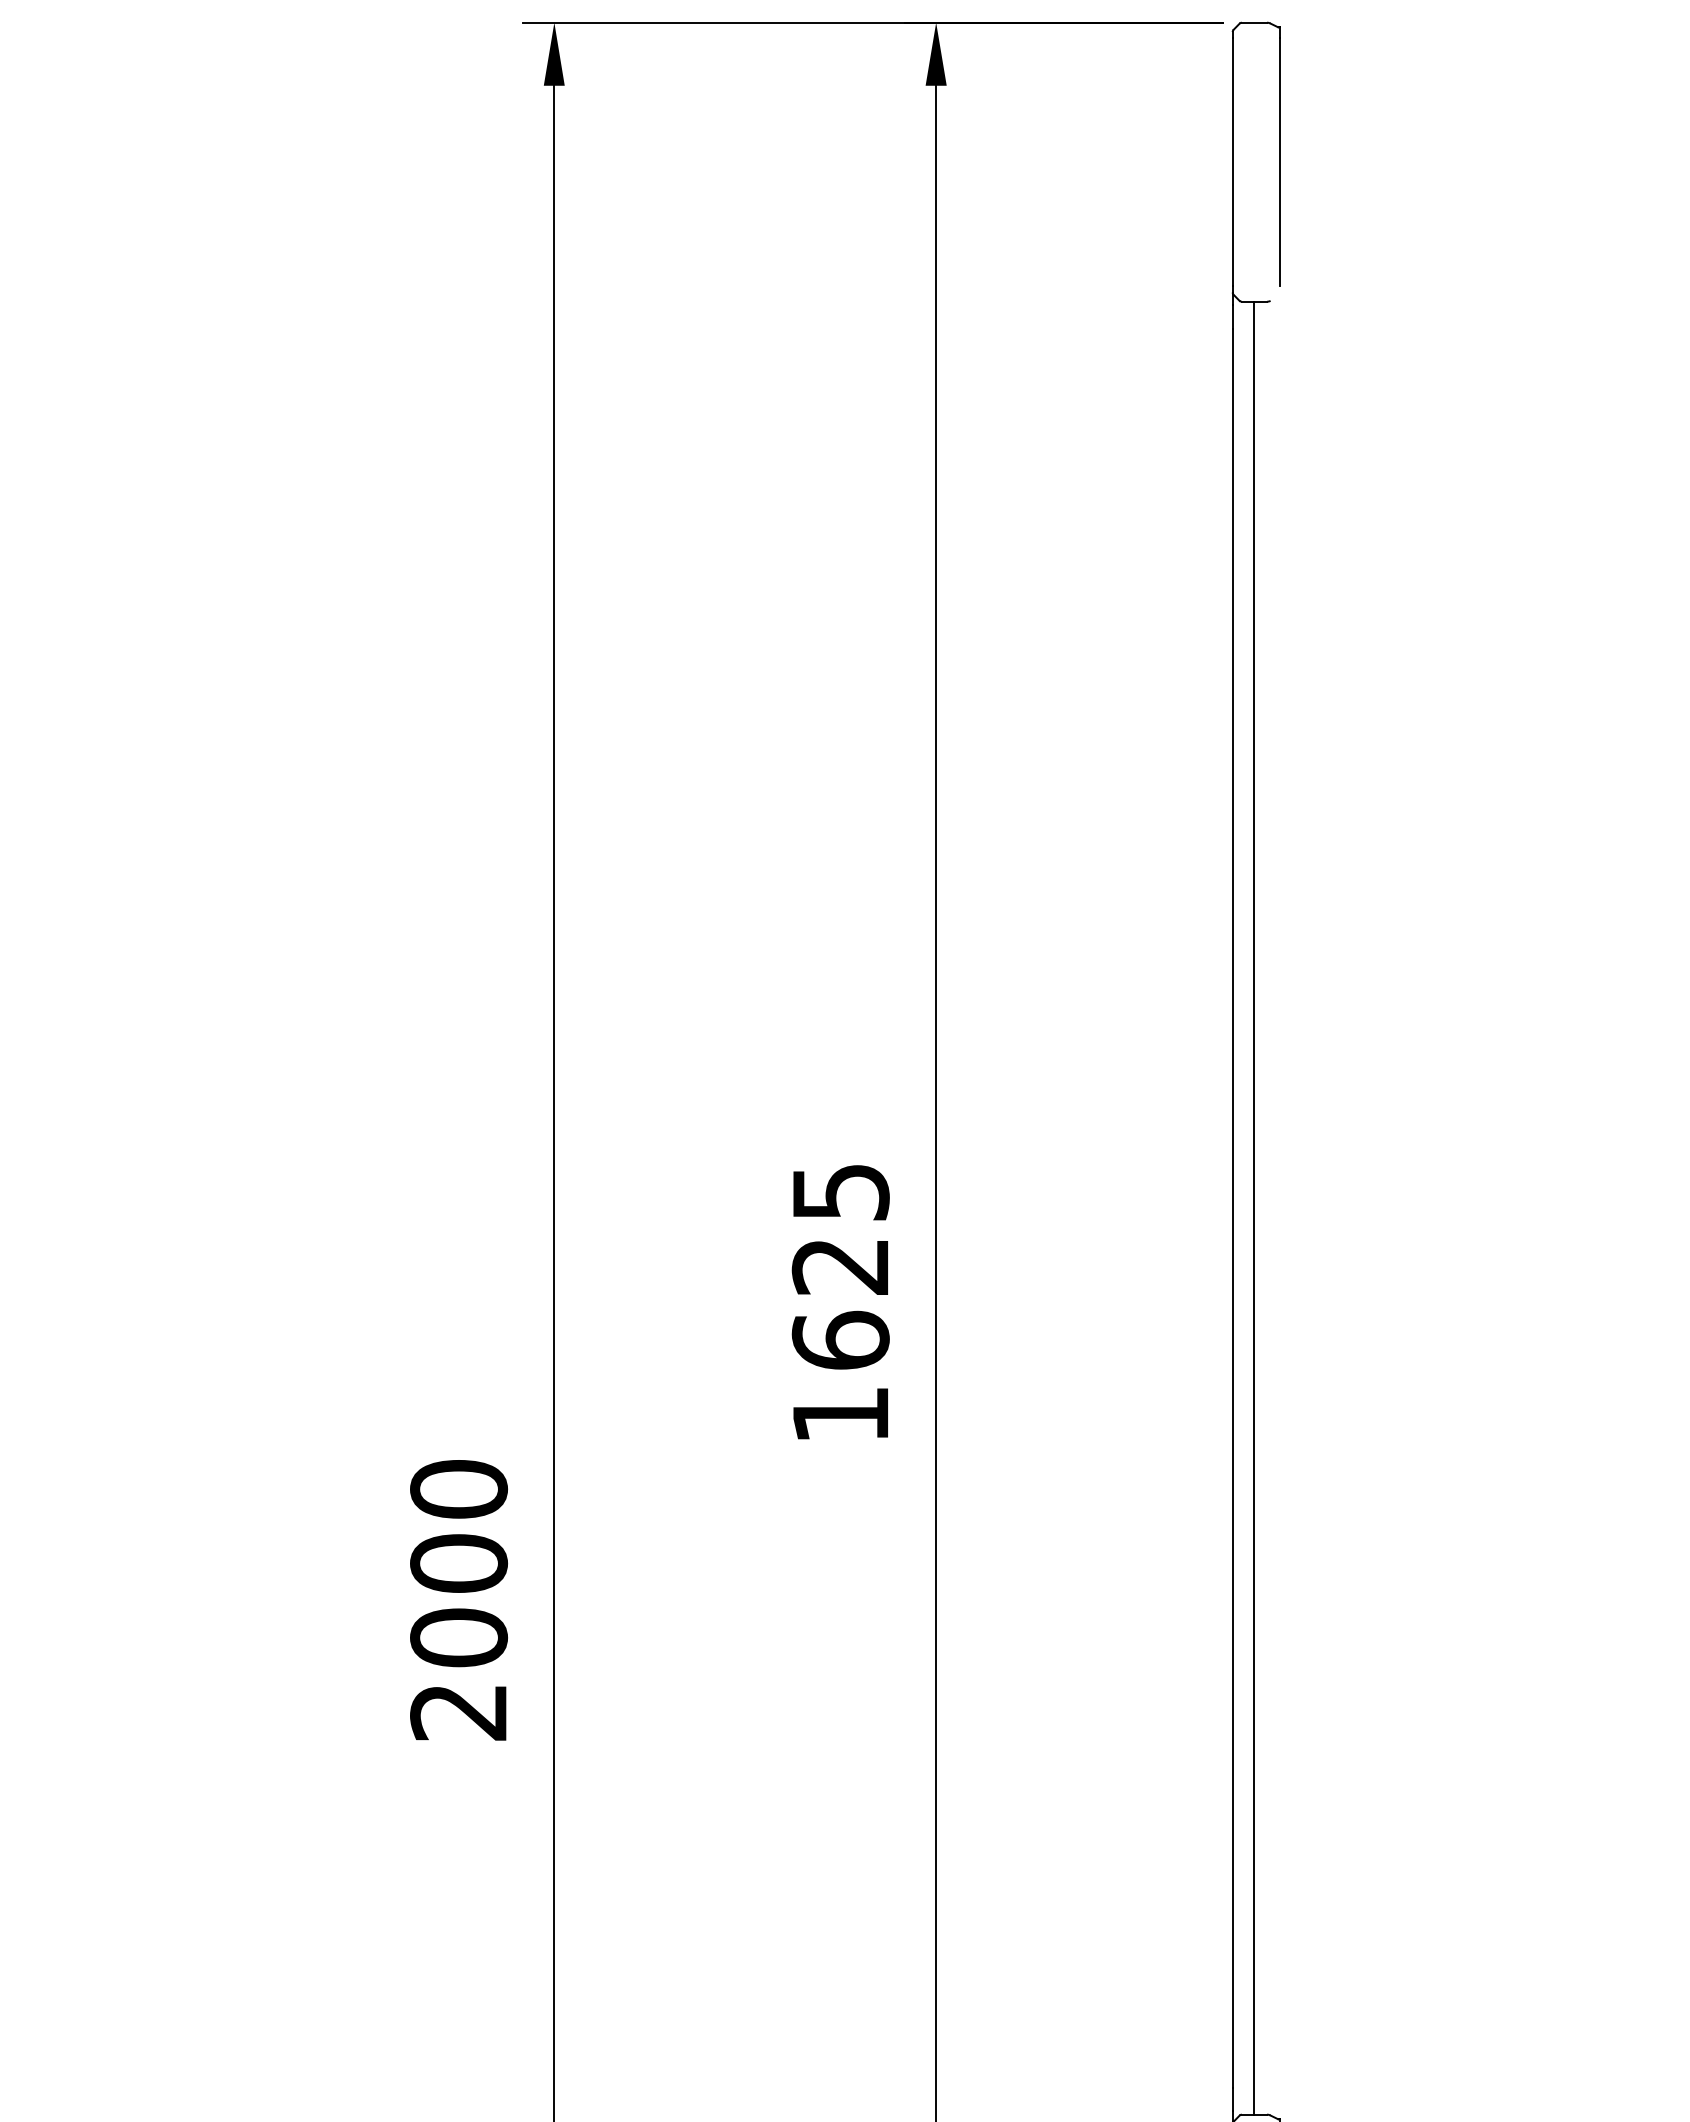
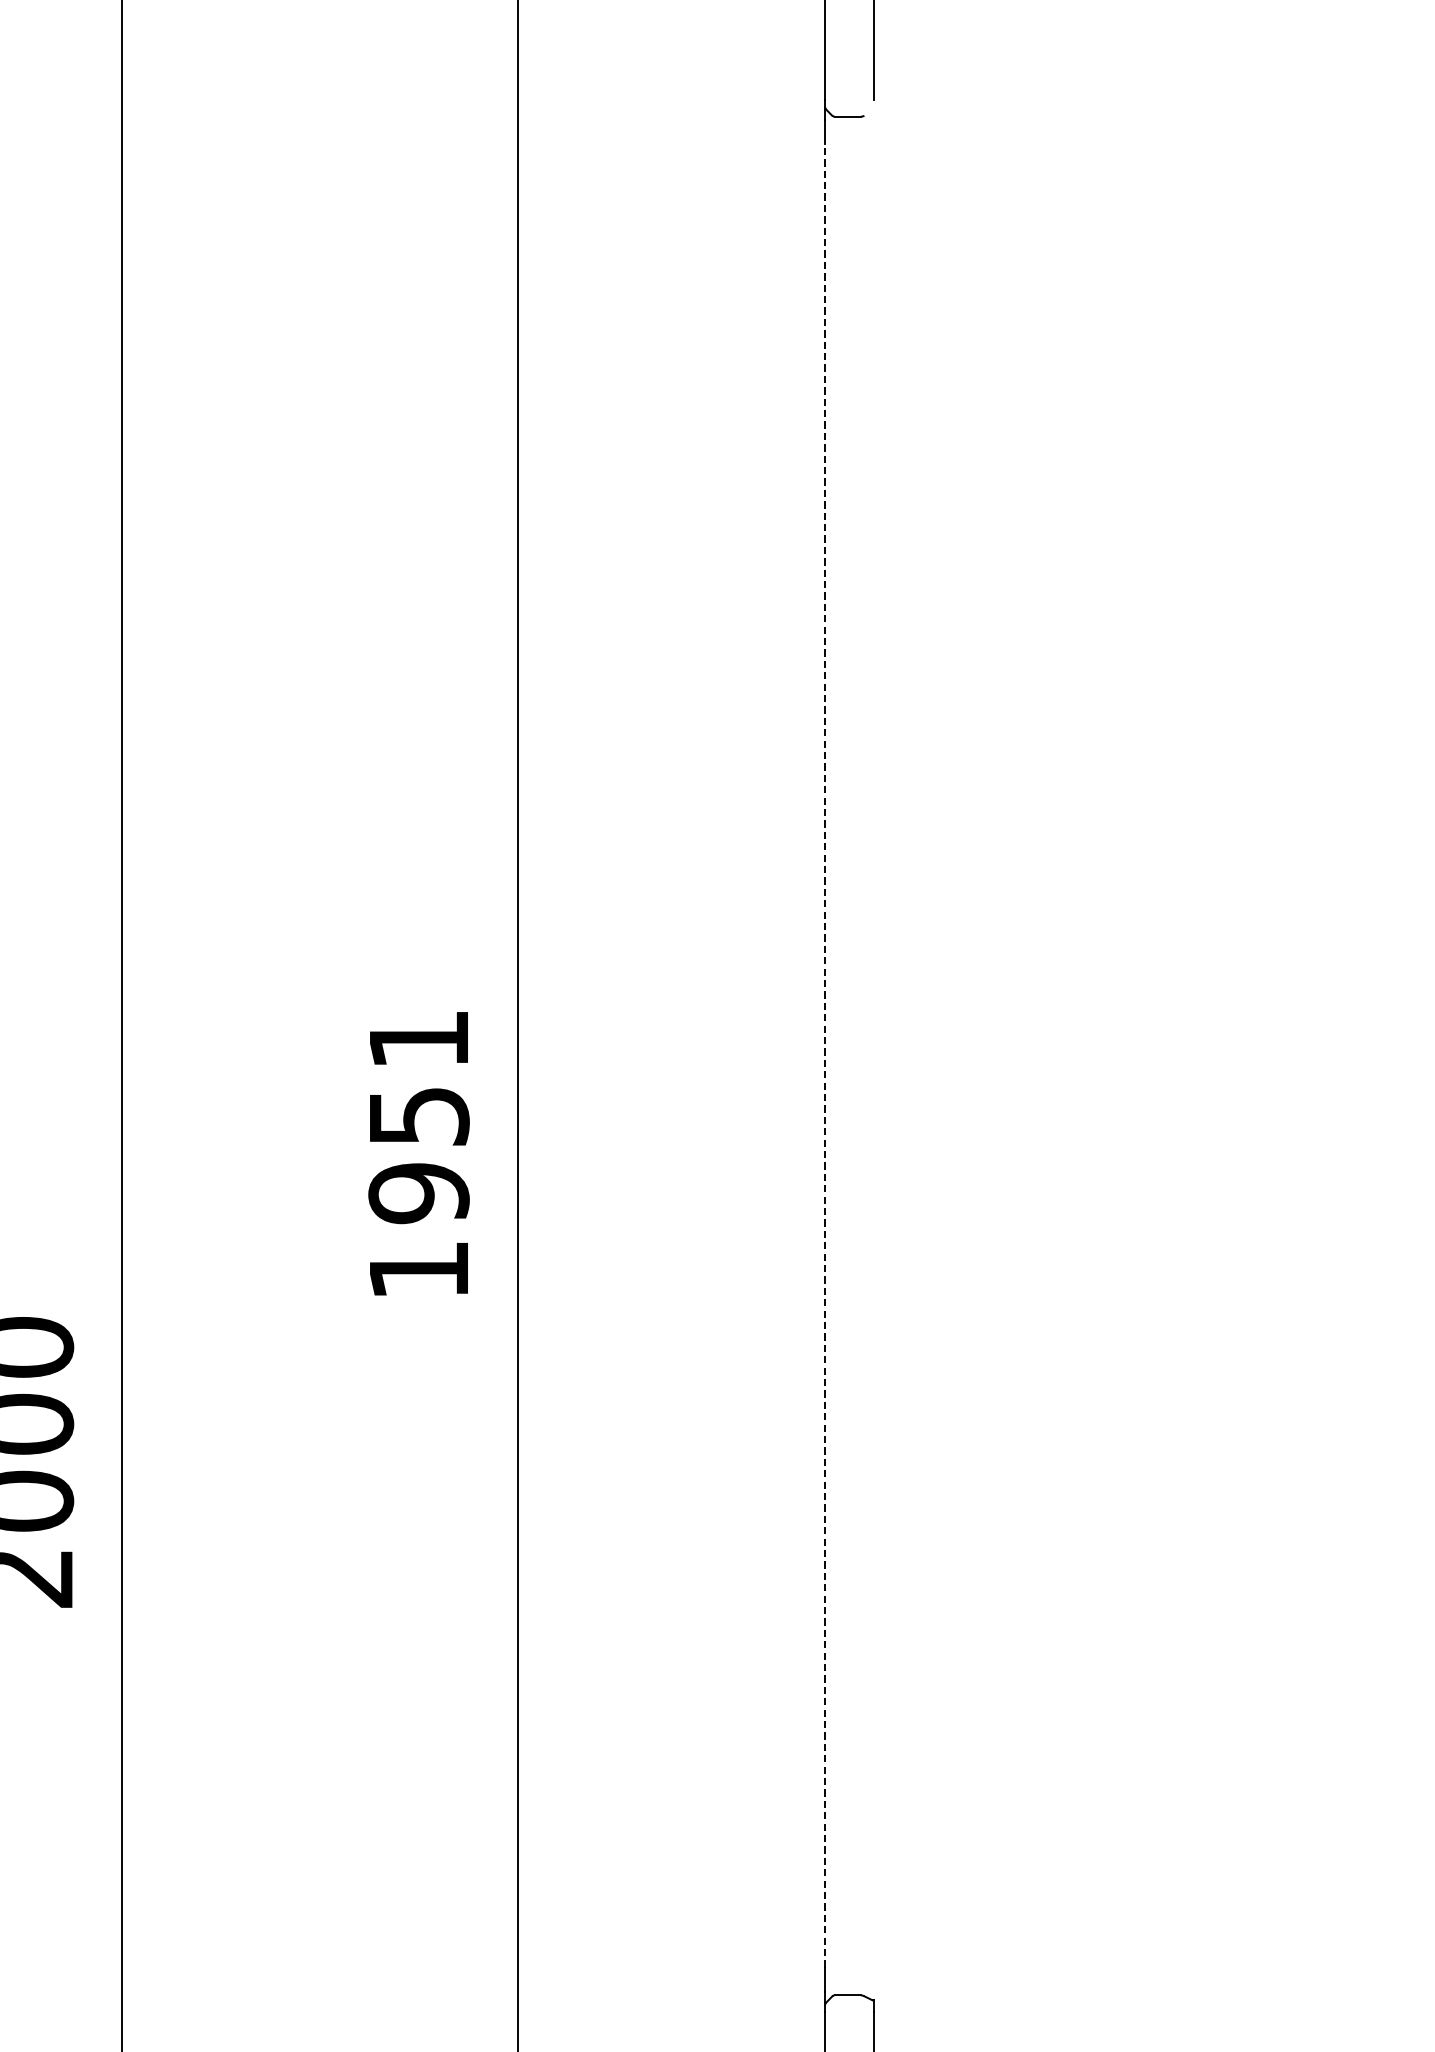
line: (1253, 1207) -> (846, 1055), removed
line: (1232, 1208) -> (824, 1056), solid -> dashed
text: (840, 1267) -> (418, 1117), 1625 -> 1951

